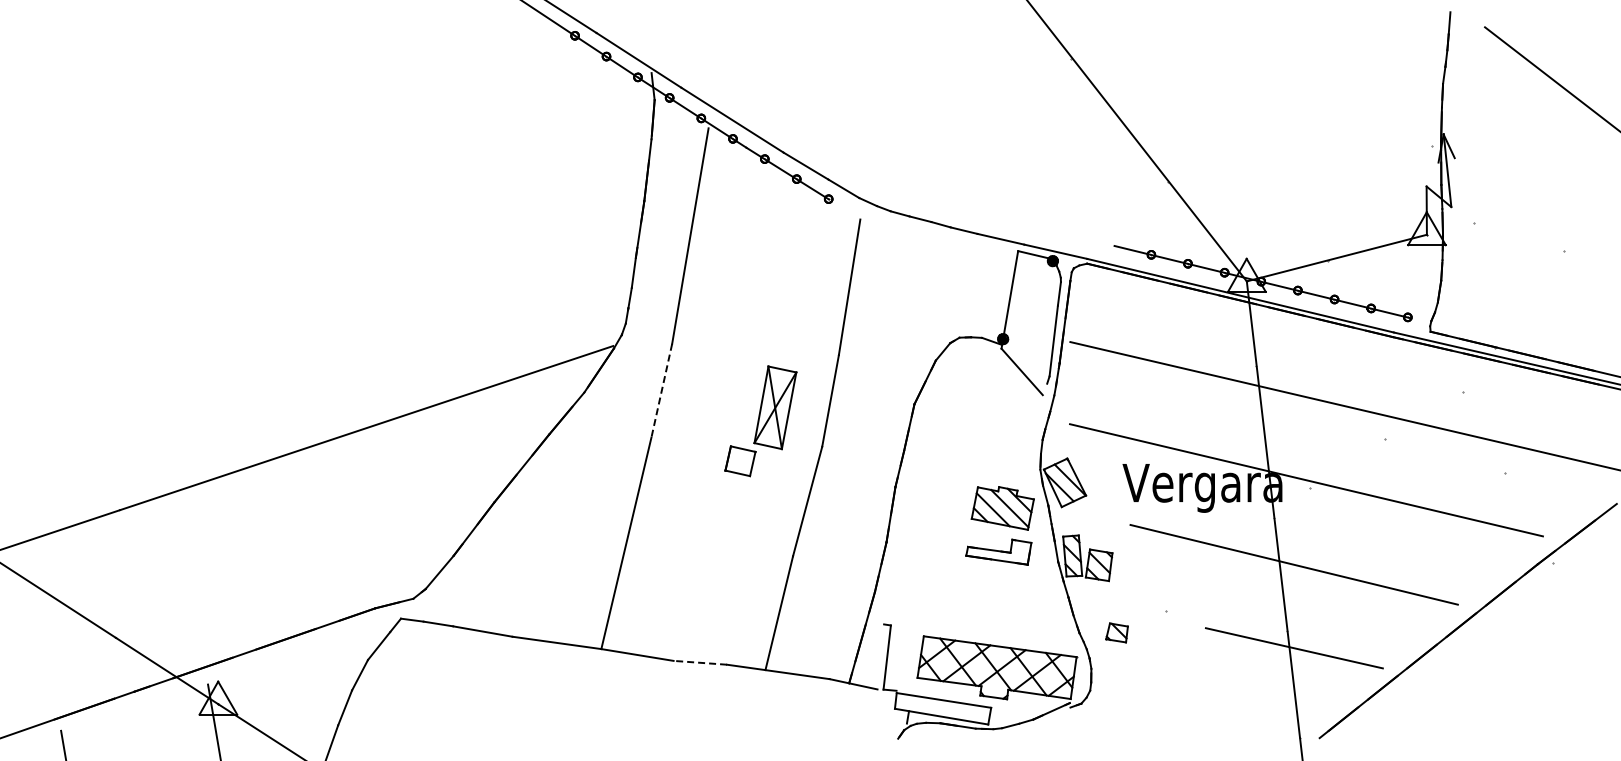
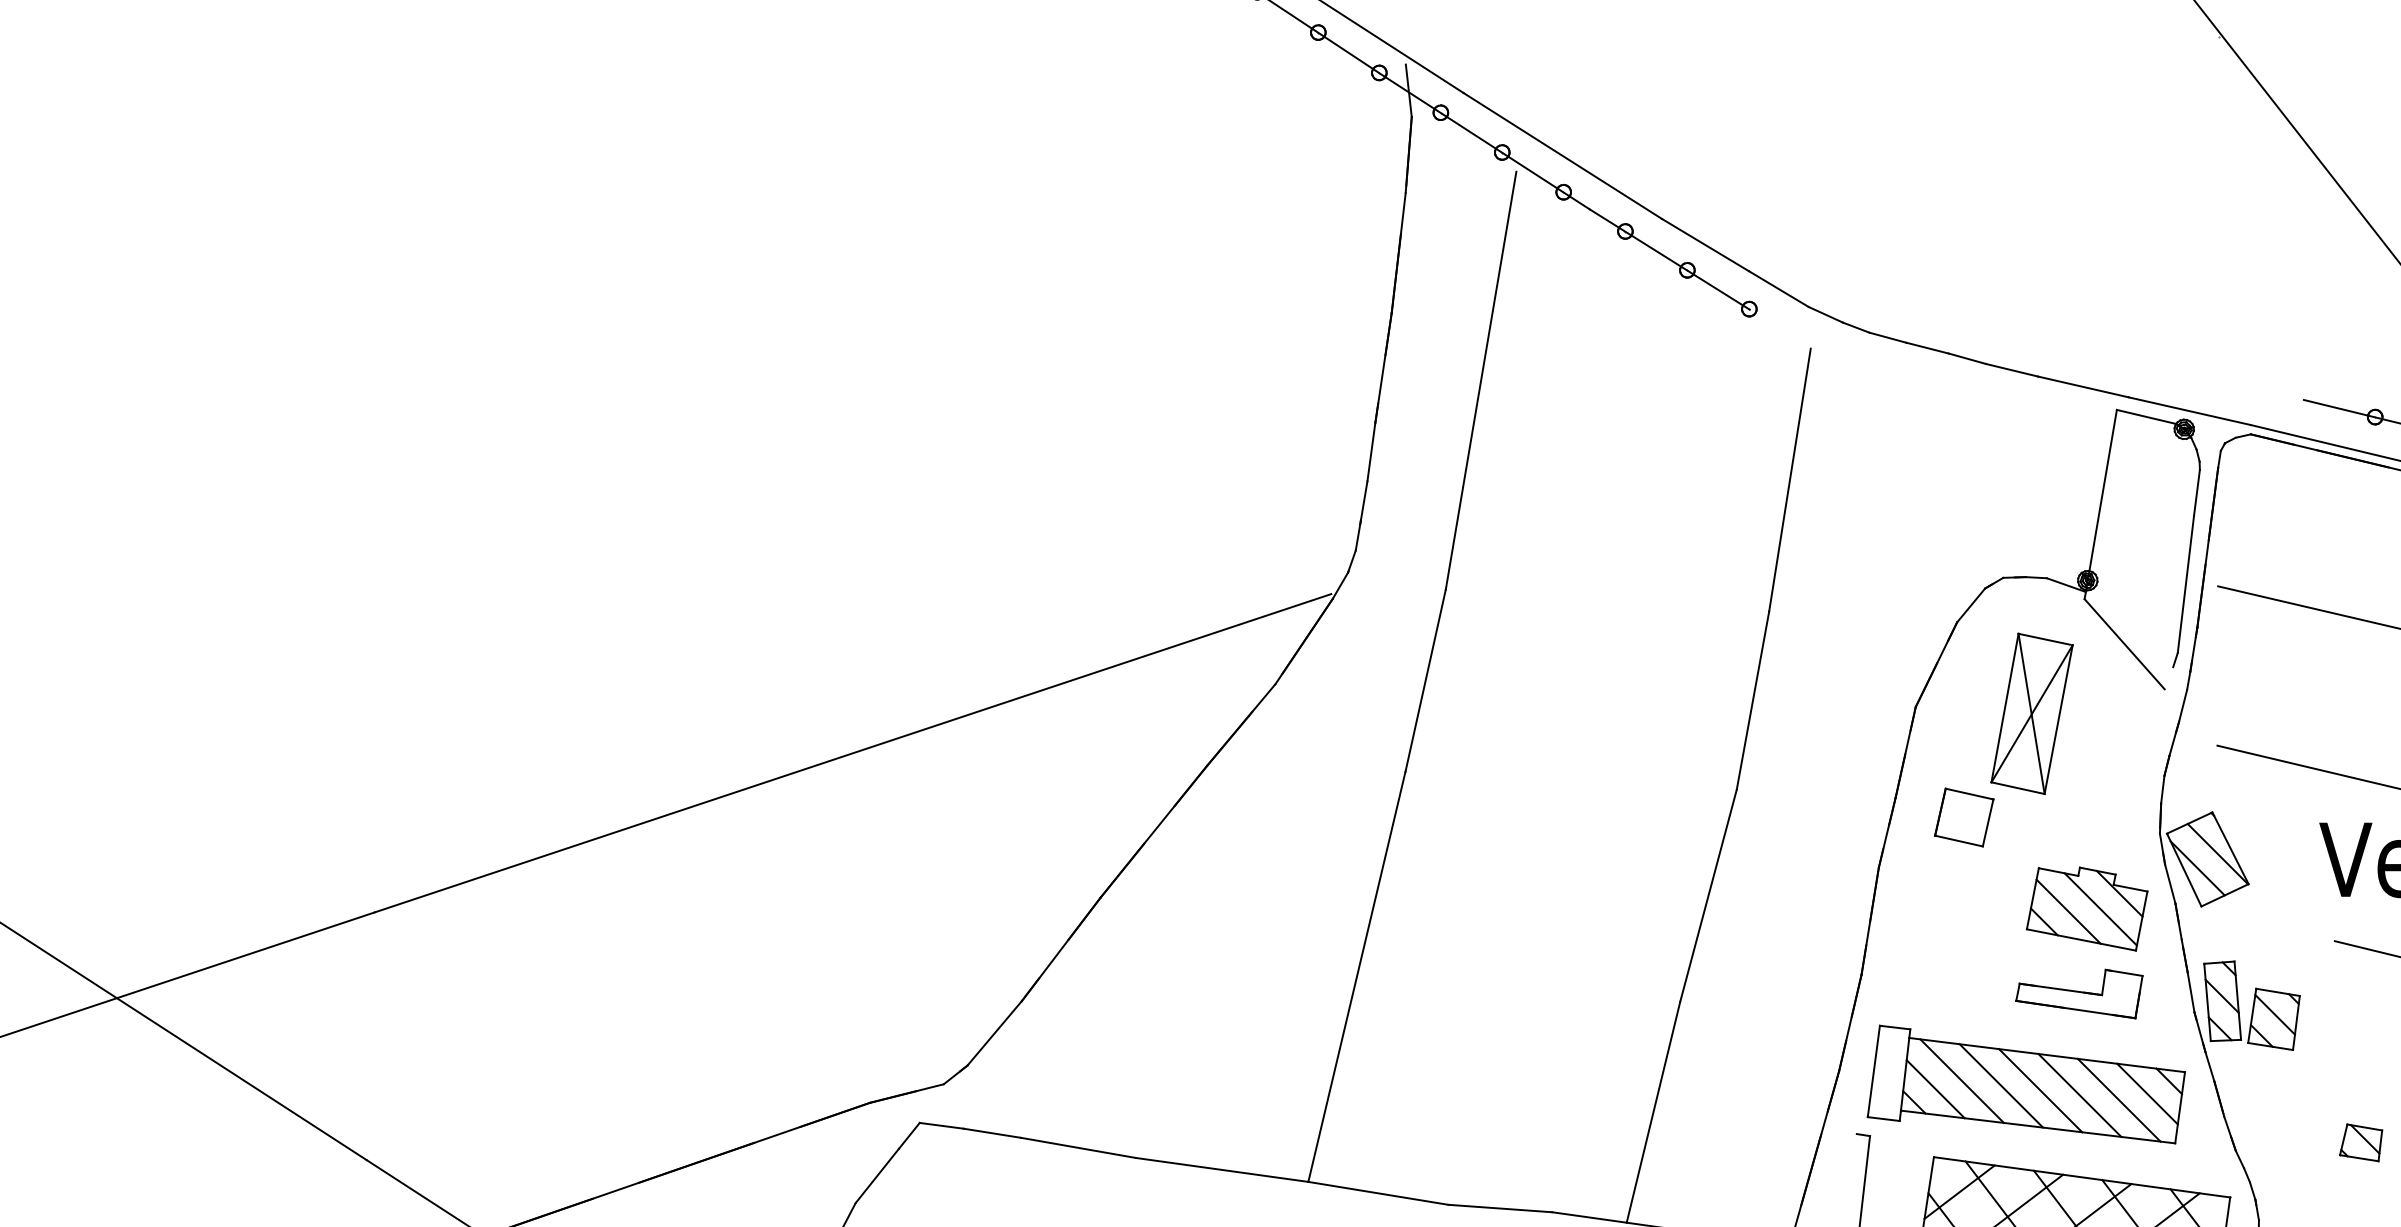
line: (661, 391) -> (1425, 682), dashed -> solid
part: (760, 421) -> (2003, 740), moved
part: (971, 598) -> (2026, 1083), added
part: (1116, 632) -> (2360, 1141), moved
line: (700, 662) -> (1500, 1207), dashed -> solid

